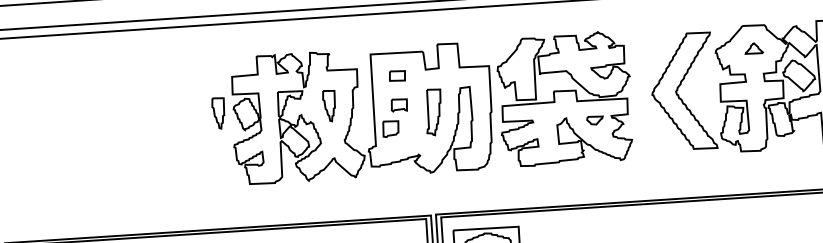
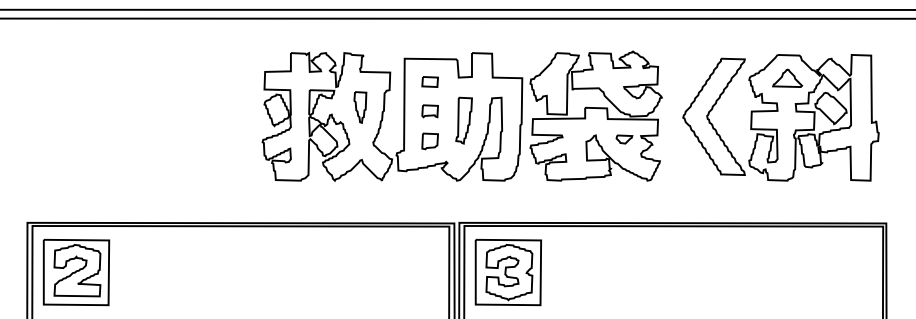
part: (753, 47) -> (787, 77), size x1.67
part: (218, 113) -> (249, 107), removed
part: (390, 129) -> (429, 141), moved

